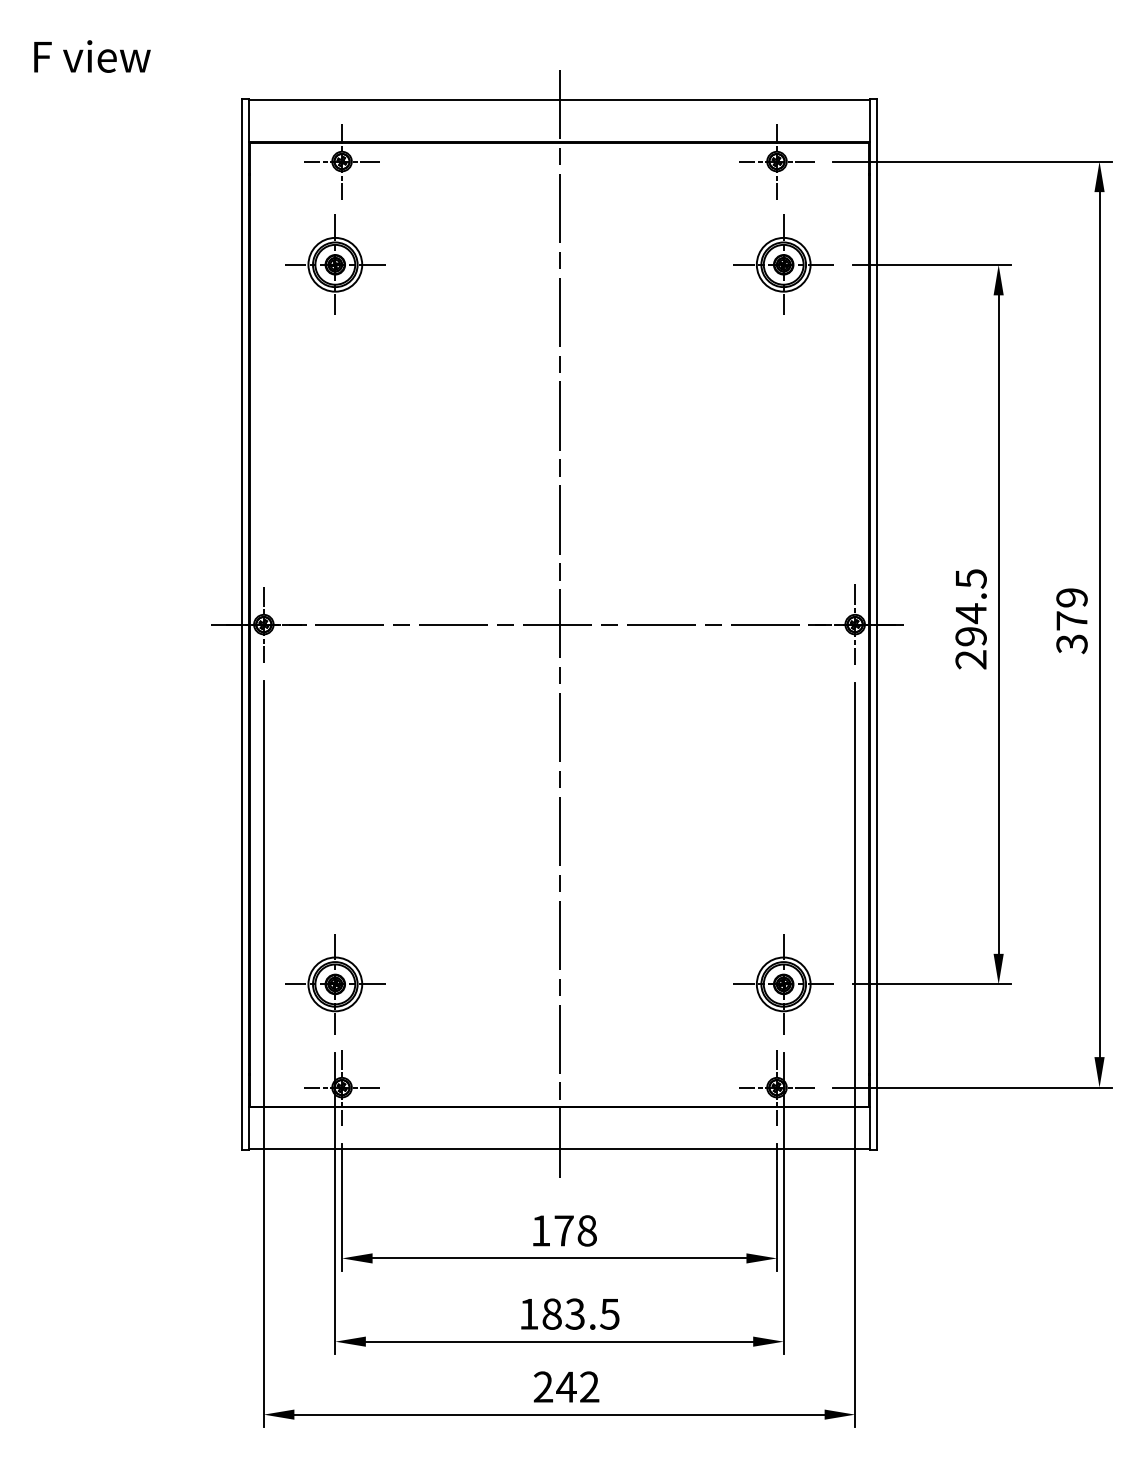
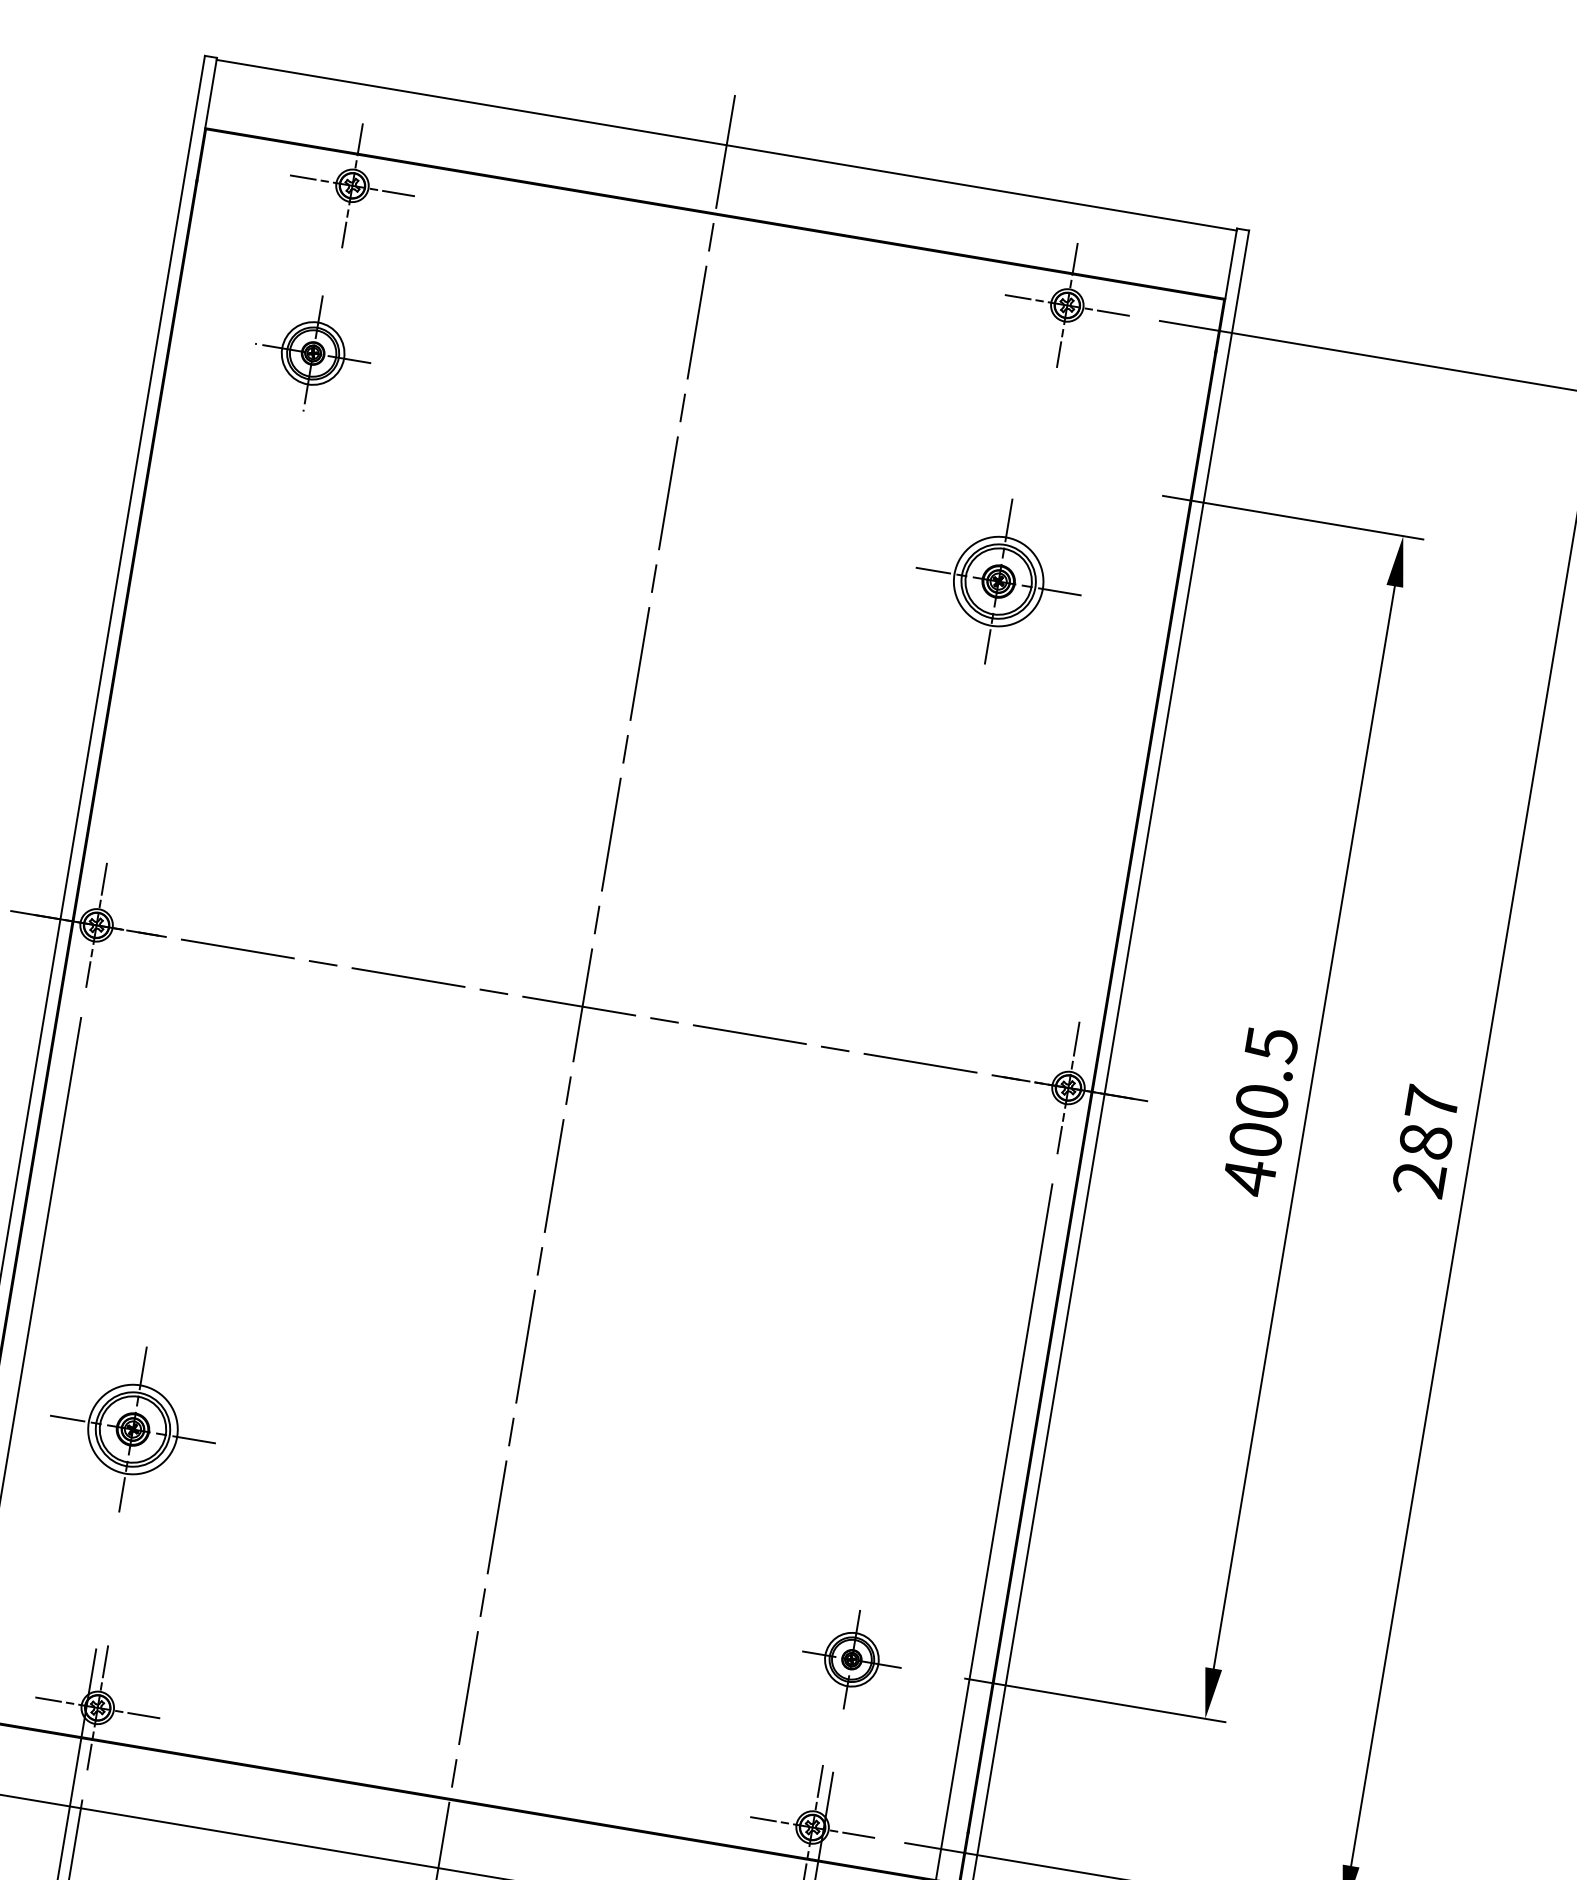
part: (335, 264) -> (313, 353), size x0.7
part: (783, 264) -> (998, 581), moved
text: (1071, 621) -> (1424, 1142), 379 -> 287
text: (970, 636) -> (1254, 1139), 294.5 -> 400.5
part: (335, 984) -> (133, 1429), moved
part: (783, 984) -> (851, 1659), size x0.6

